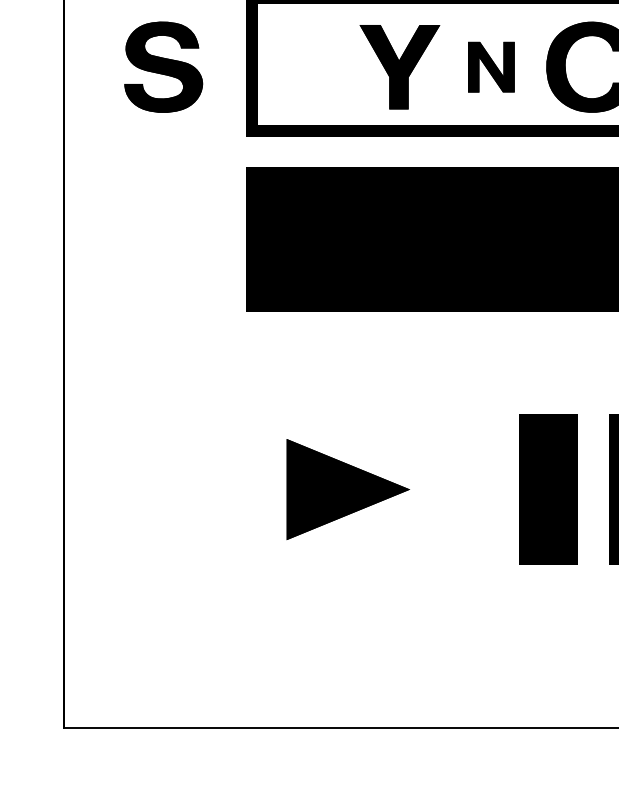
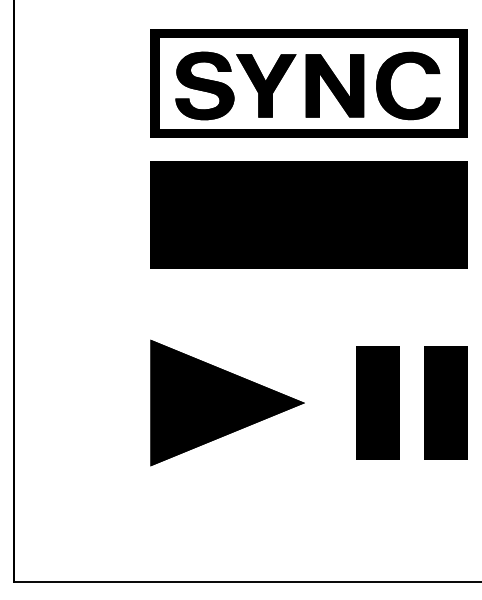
part: (163, 66) -> (204, 85), moved
part: (490, 66) -> (334, 85), size x1.67
part: (348, 488) -> (227, 402), size x1.67

